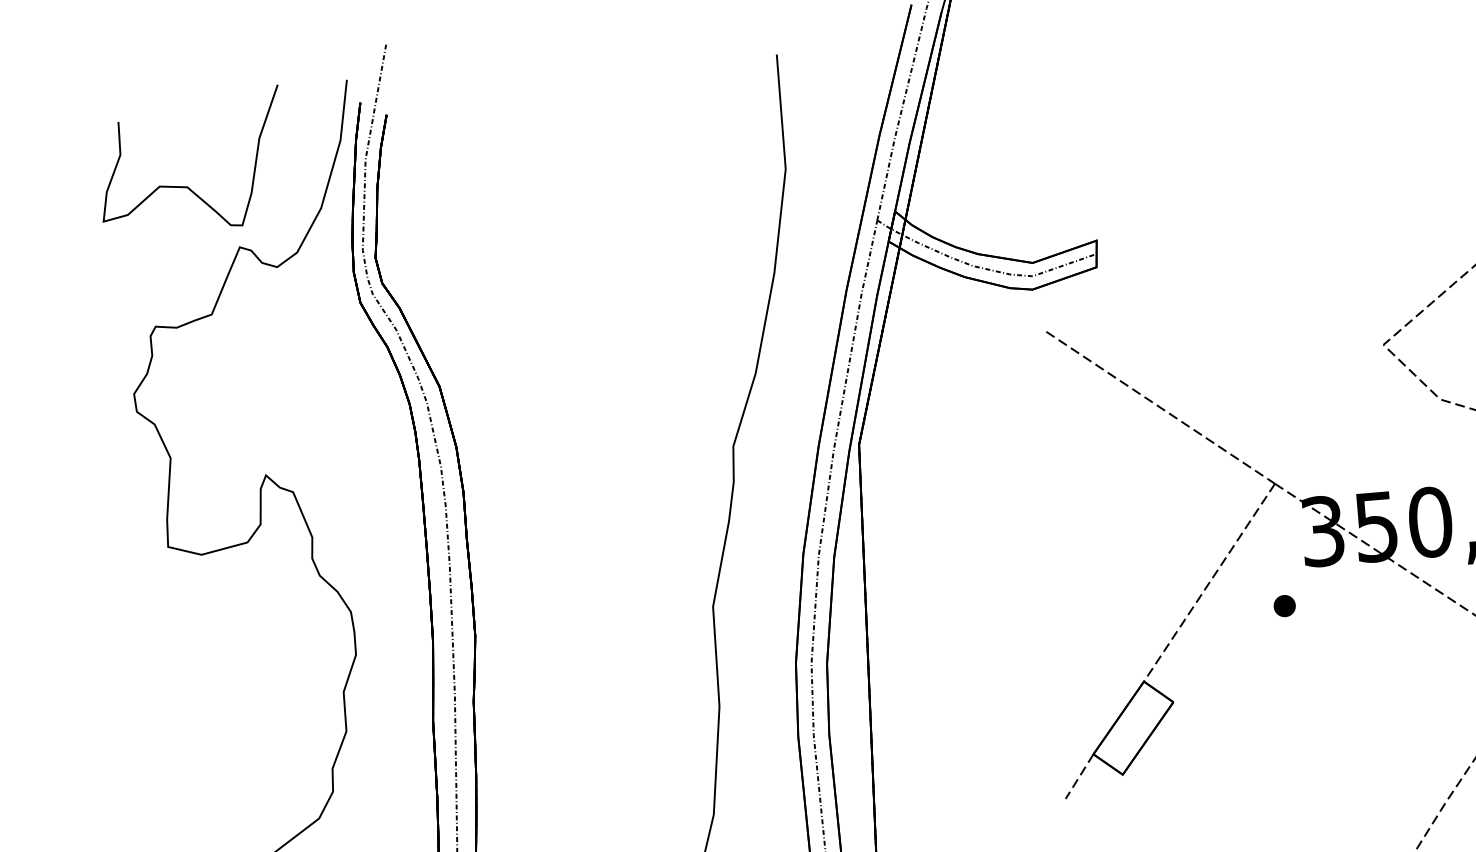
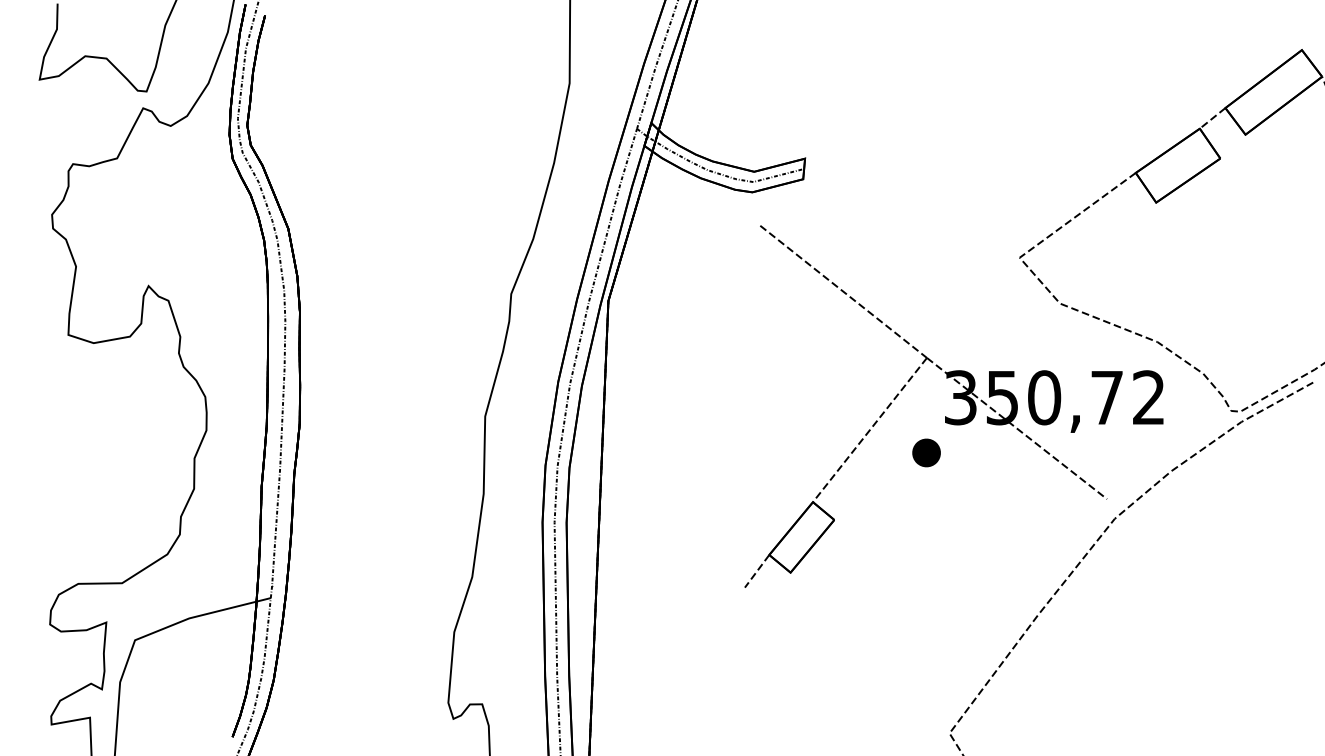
part: (1284, 605) -> (926, 452), size x1.67

